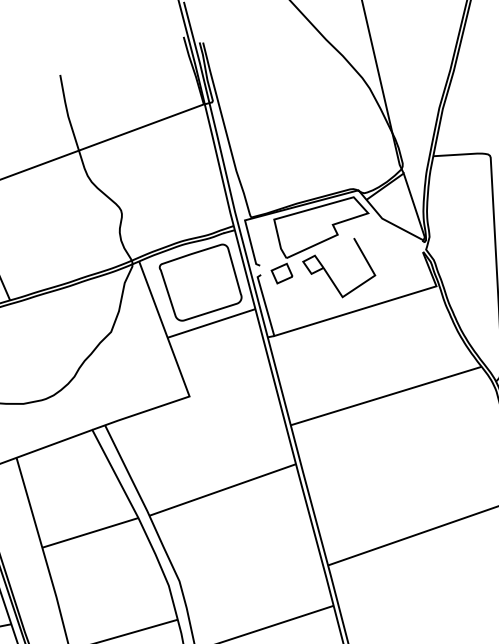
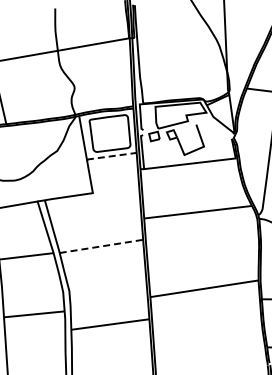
line: (211, 324) -> (111, 156), solid -> dashed
line: (221, 490) -> (100, 246), solid -> dashed

